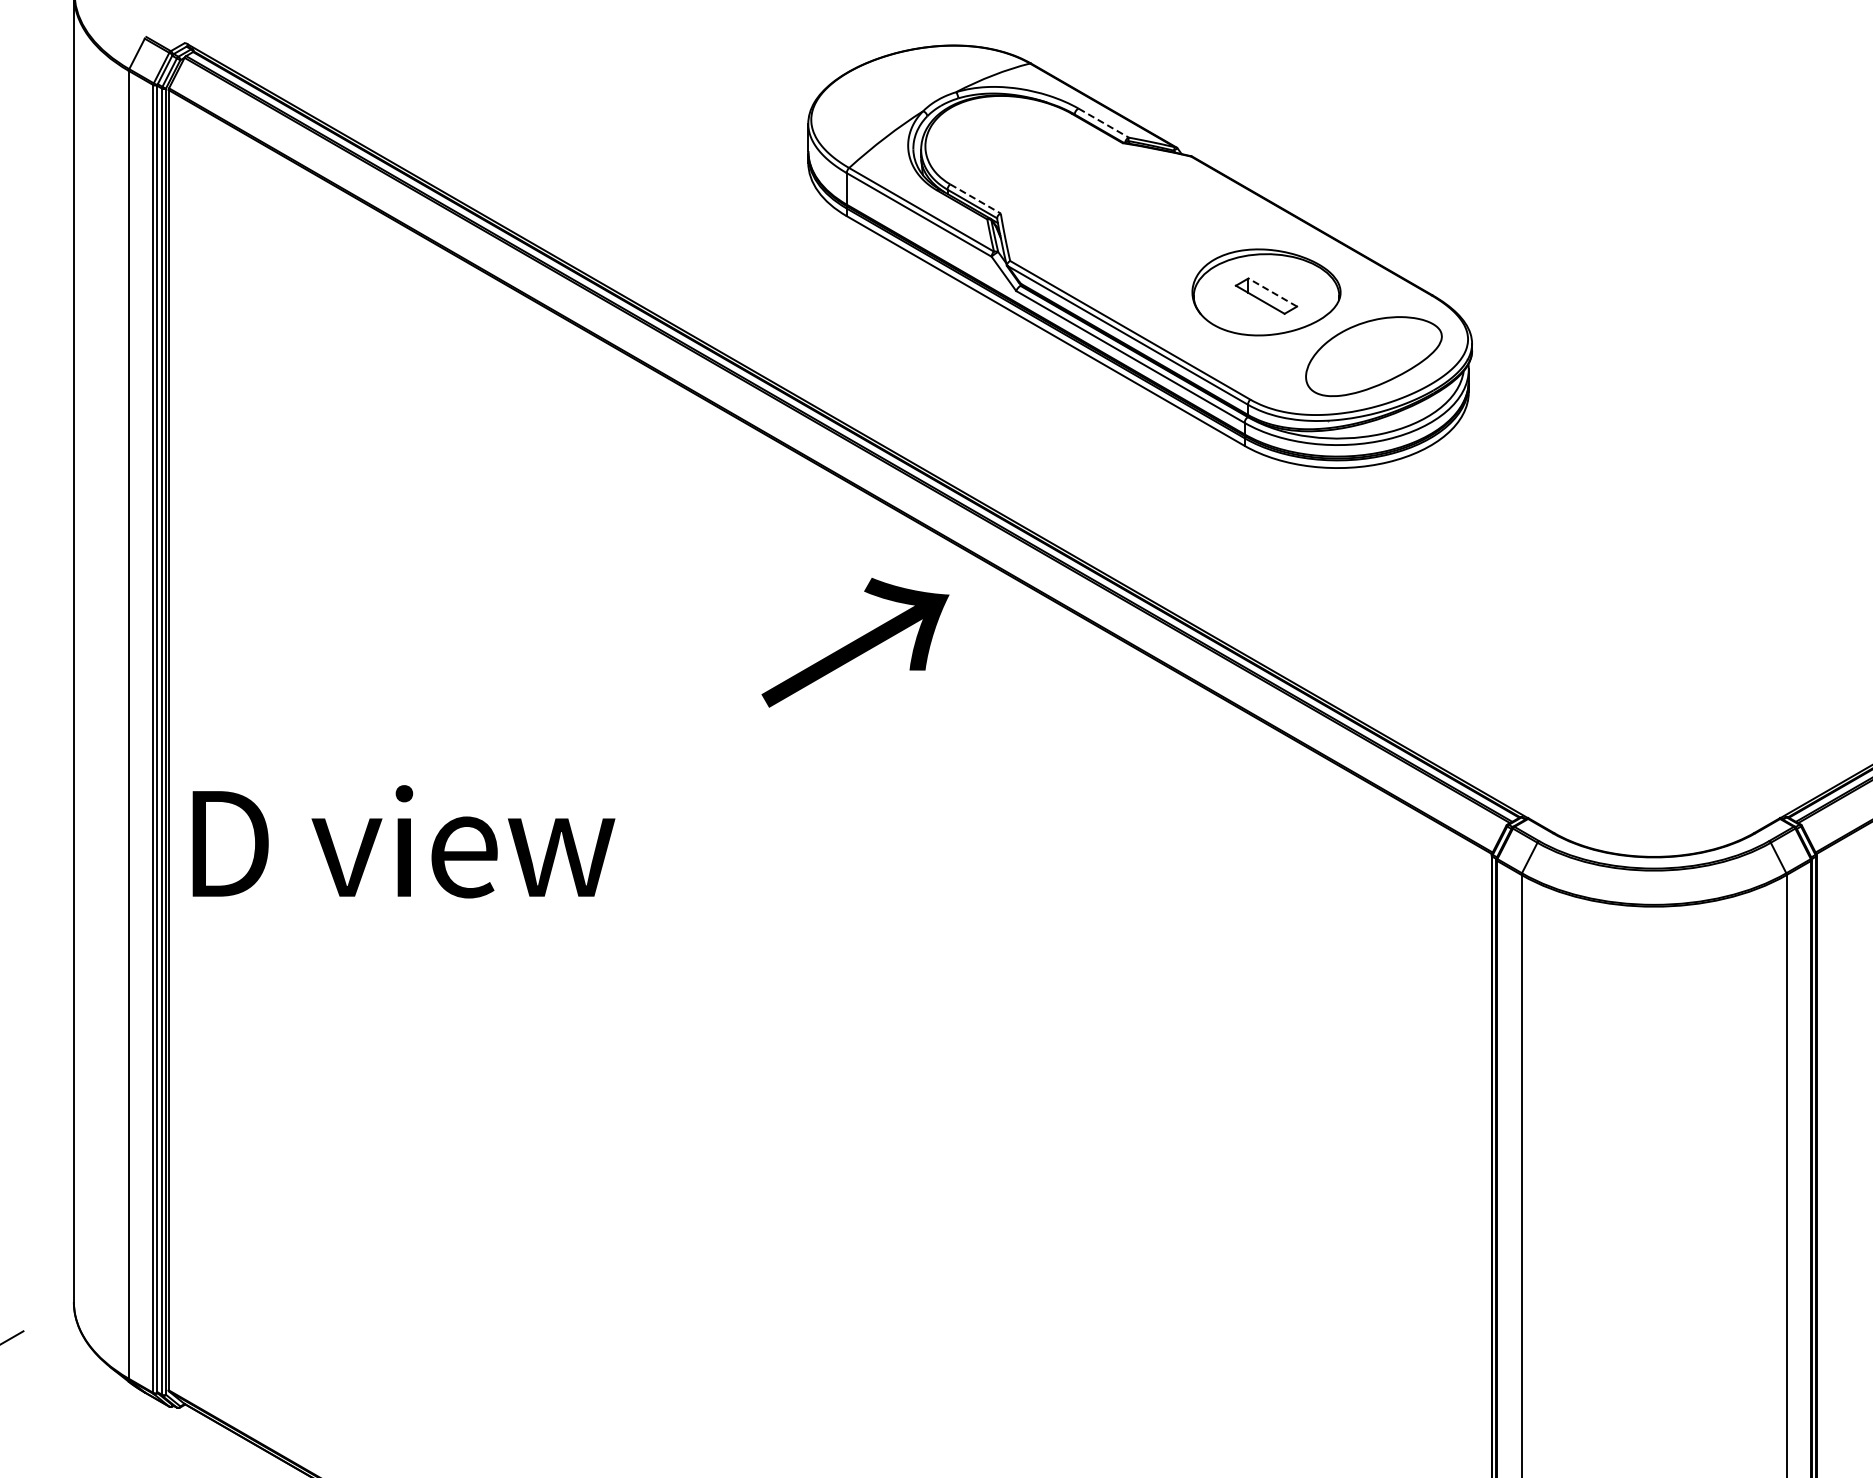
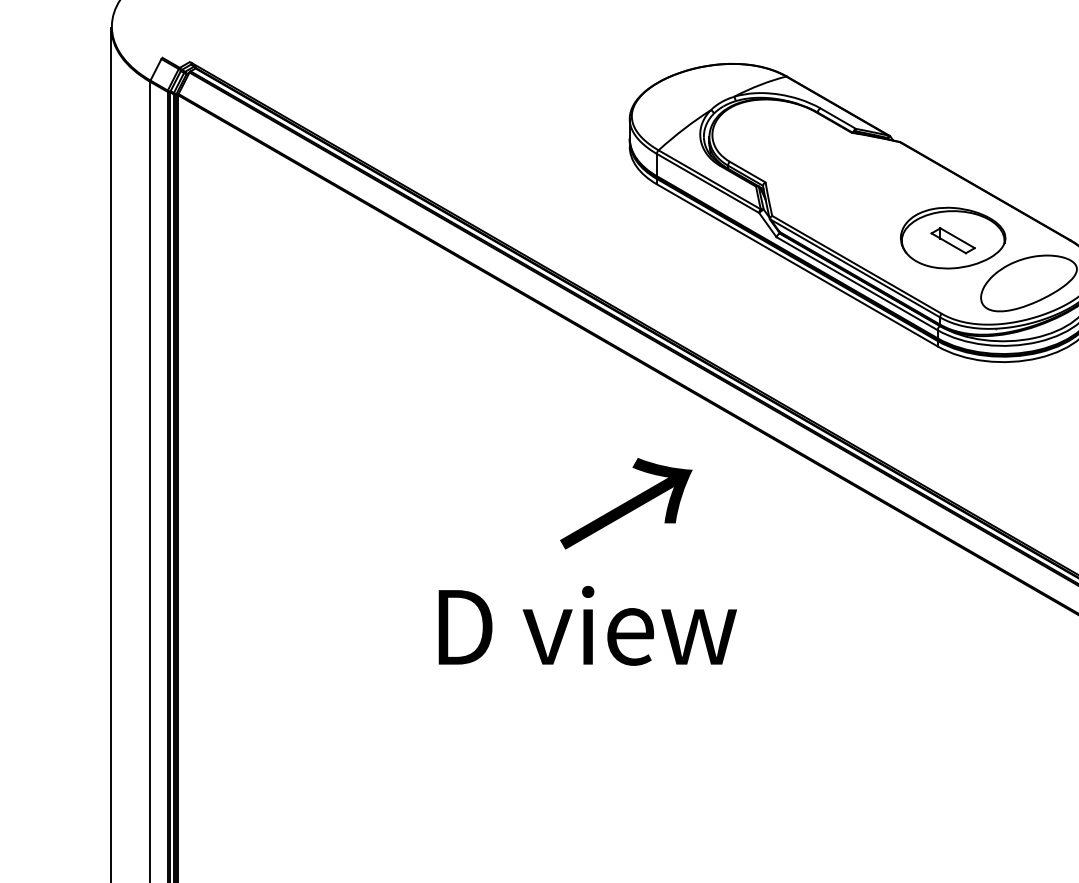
line: (1104, 123) -> (838, 118), dashed -> solid
line: (975, 199) -> (747, 172), dashed -> solid
line: (1272, 292) -> (957, 238), dashed -> solid
text: (855, 642) -> (626, 503), moved
text: (403, 841) -> (587, 625), moved

